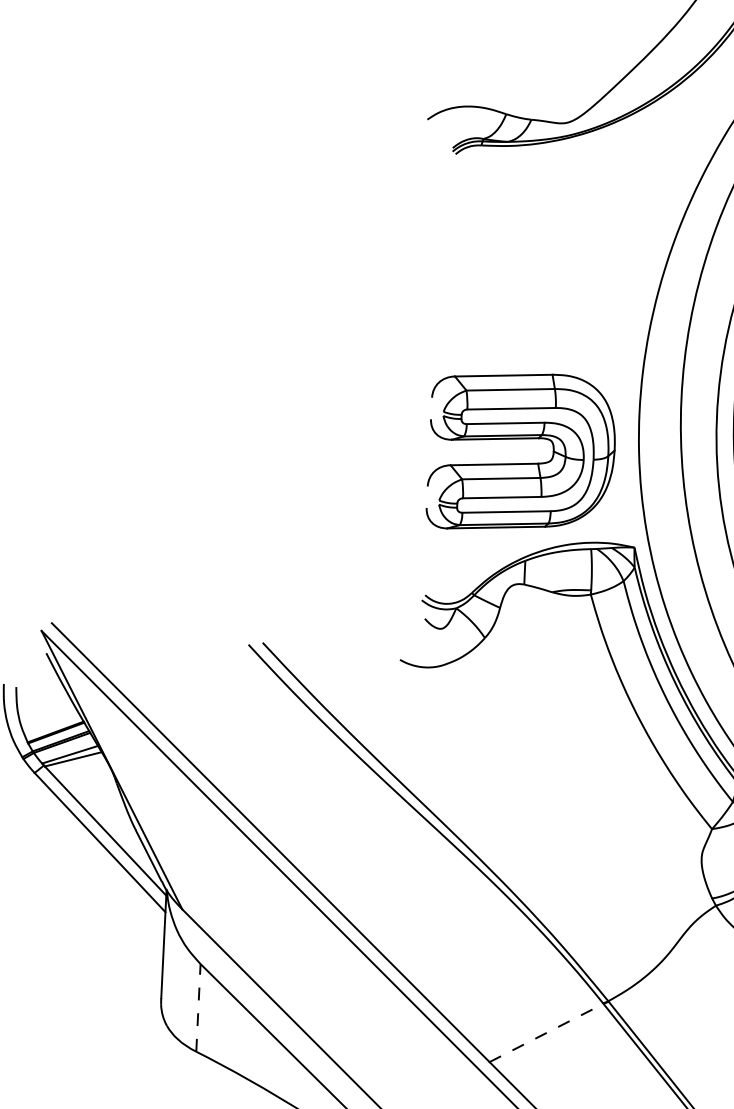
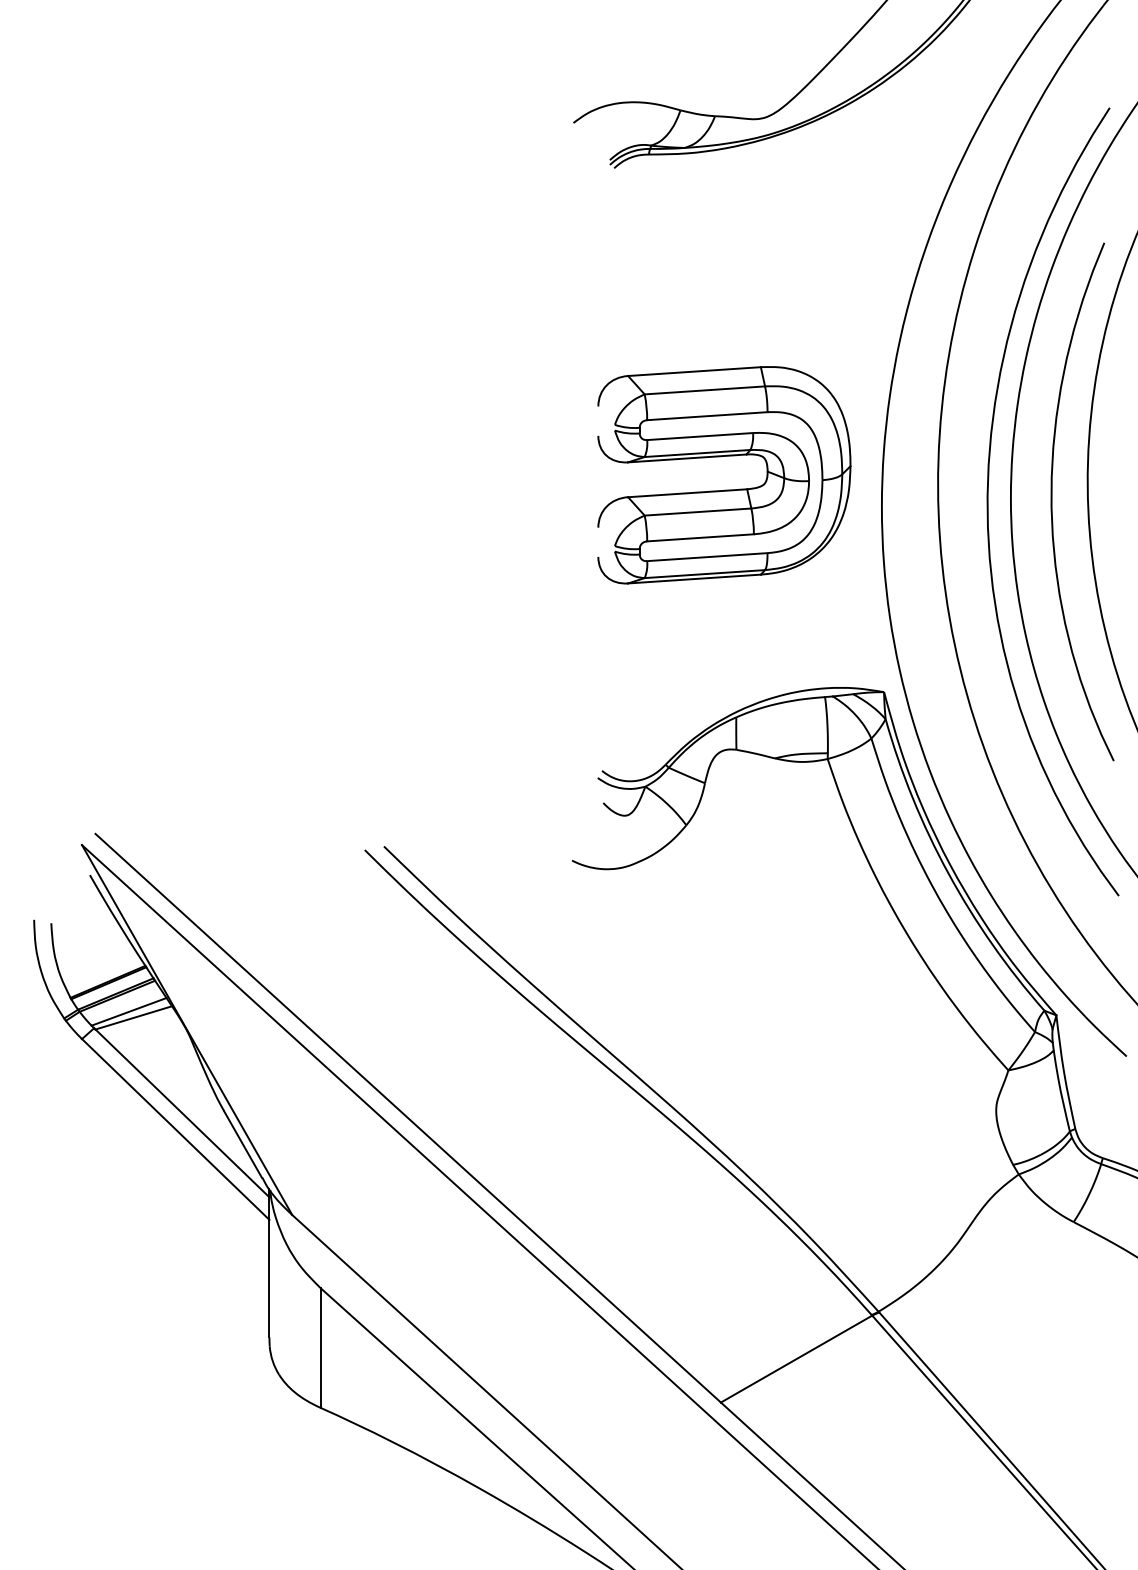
part: (521, 463) -> (724, 489), moved
line: (198, 1008) -> (320, 1348), dashed -> solid
line: (547, 1032) -> (797, 1358), dashed -> solid

